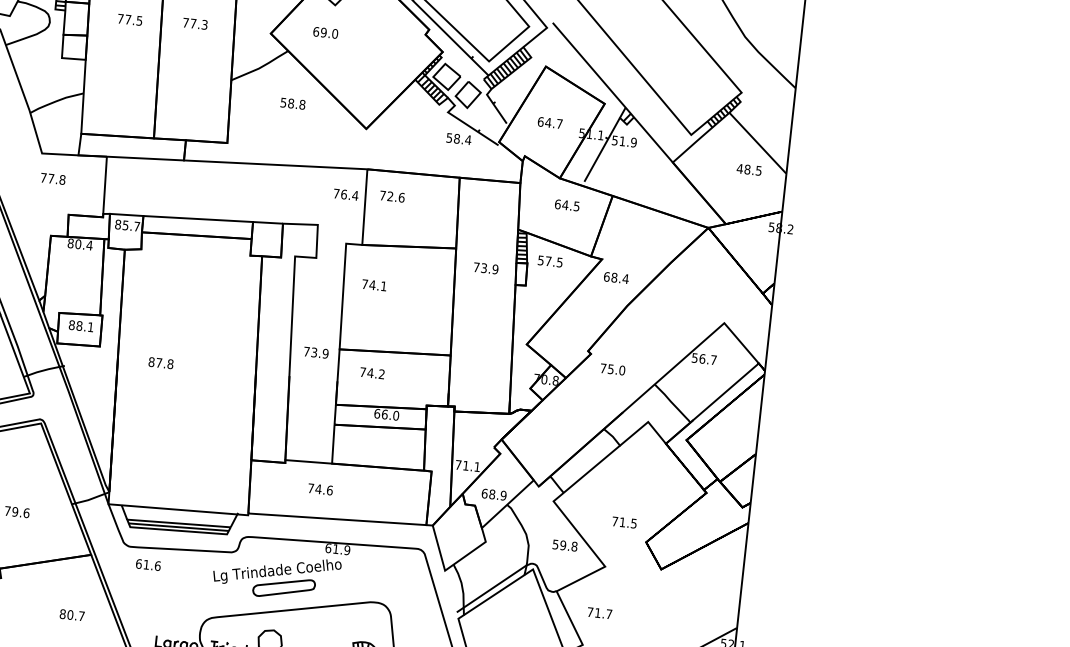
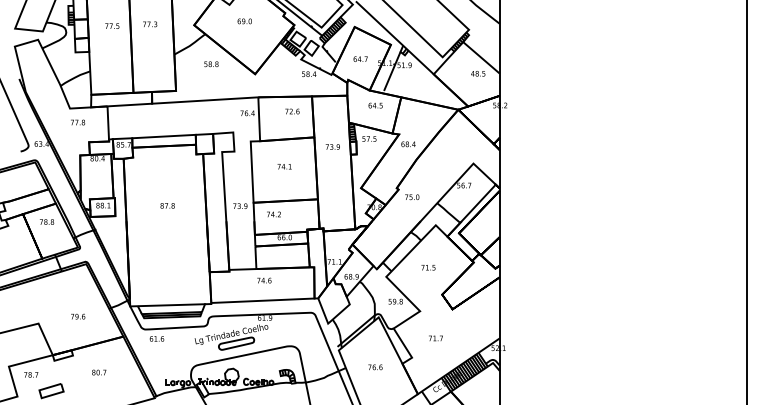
part: (325, 33) -> (244, 21), moved
part: (392, 196) -> (292, 111), moved
part: (374, 284) -> (284, 166), moved
part: (160, 362) -> (167, 205), moved
part: (320, 489) -> (264, 280), moved
part: (624, 522) -> (428, 267), moved
part: (599, 613) -> (435, 338), moved
part: (72, 615) -> (99, 372), moved

